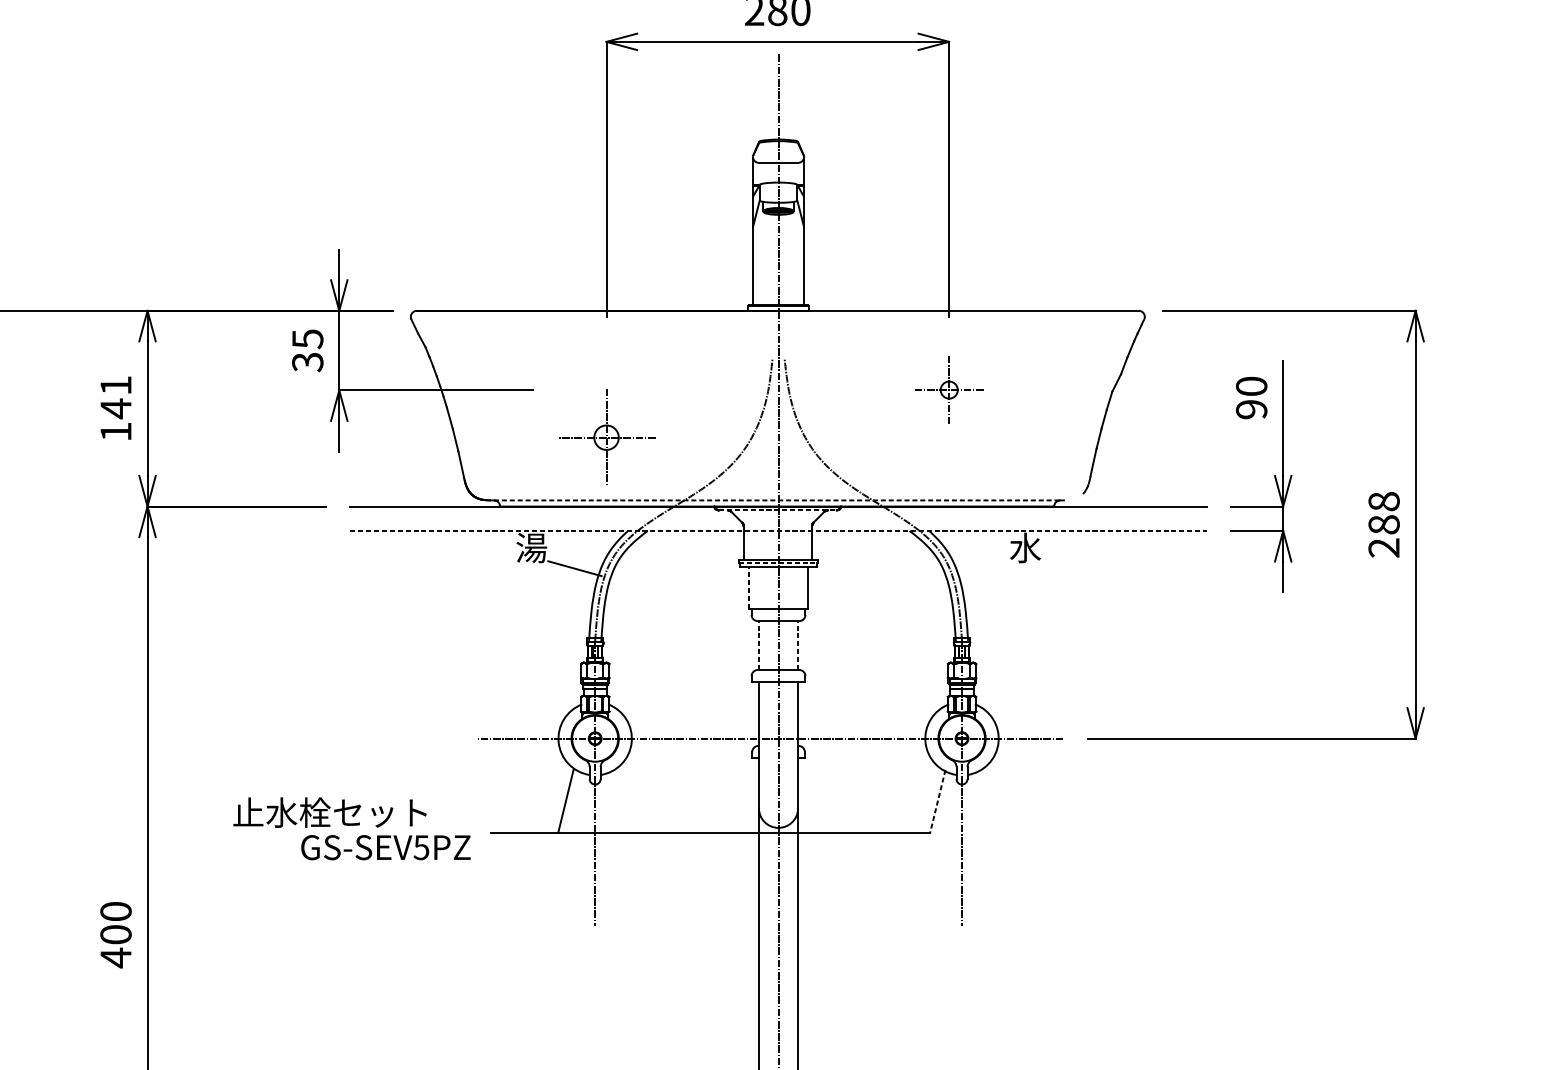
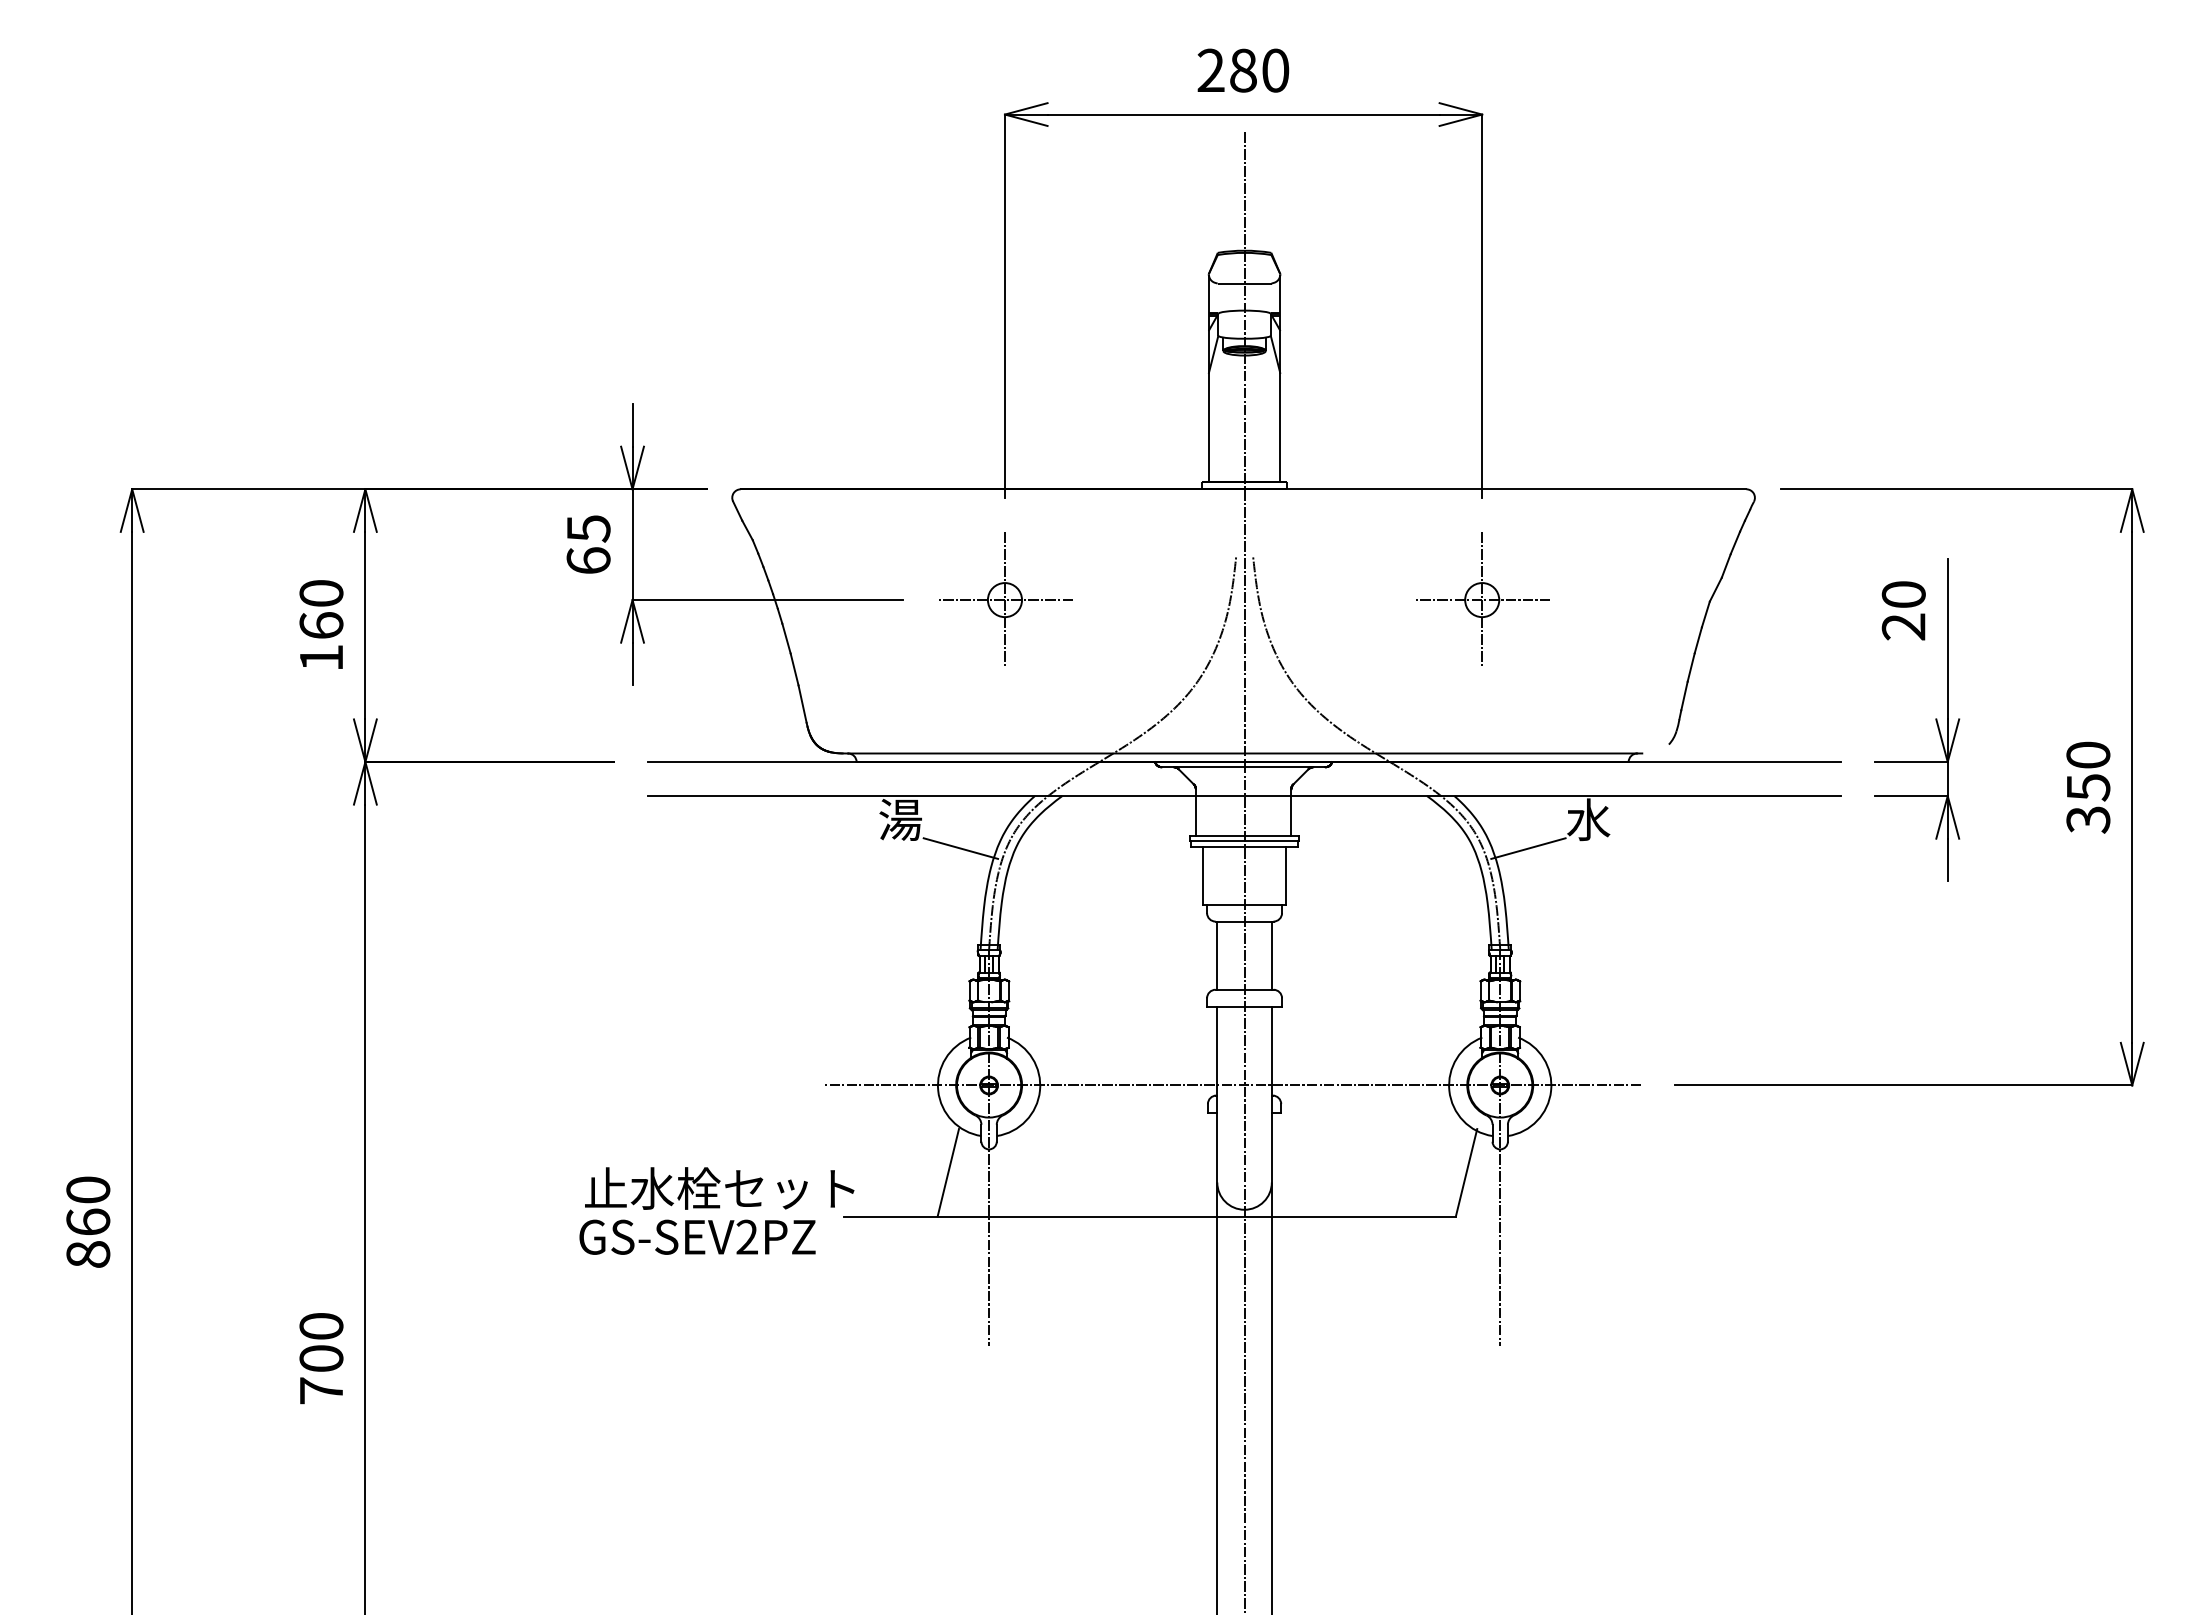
text: (307, 361) -> (588, 560), 35 -> 65
part: (949, 389) -> (1482, 598), size x1.43
text: (116, 397) -> (321, 610), 141 -> 160
text: (1251, 409) -> (1903, 626), 90 -> 20
part: (606, 436) -> (1005, 598), moved
line: (777, 500) -> (1242, 753), dashed -> solid
line: (777, 510) -> (1243, 767), dashed -> solid
text: (1384, 524) -> (2088, 787), 288 -> 350
line: (778, 531) -> (1244, 796), dashed -> solid
line: (778, 562) -> (1244, 840), dashed -> solid
line: (982, 568) -> (1528, 848), added
line: (749, 587) -> (1203, 875), dashed -> solid
line: (759, 645) -> (1217, 955), dashed -> solid
line: (797, 645) -> (1271, 955), dashed -> solid
line: (937, 801) -> (1466, 1173), dashed -> solid
text: (329, 812) -> (719, 1188), moved
text: (421, 847) -> (746, 1236), GS-SEV5PZ -> GS-SEV2PZ
text: (116, 957) -> (321, 1390), 400 -> 700

